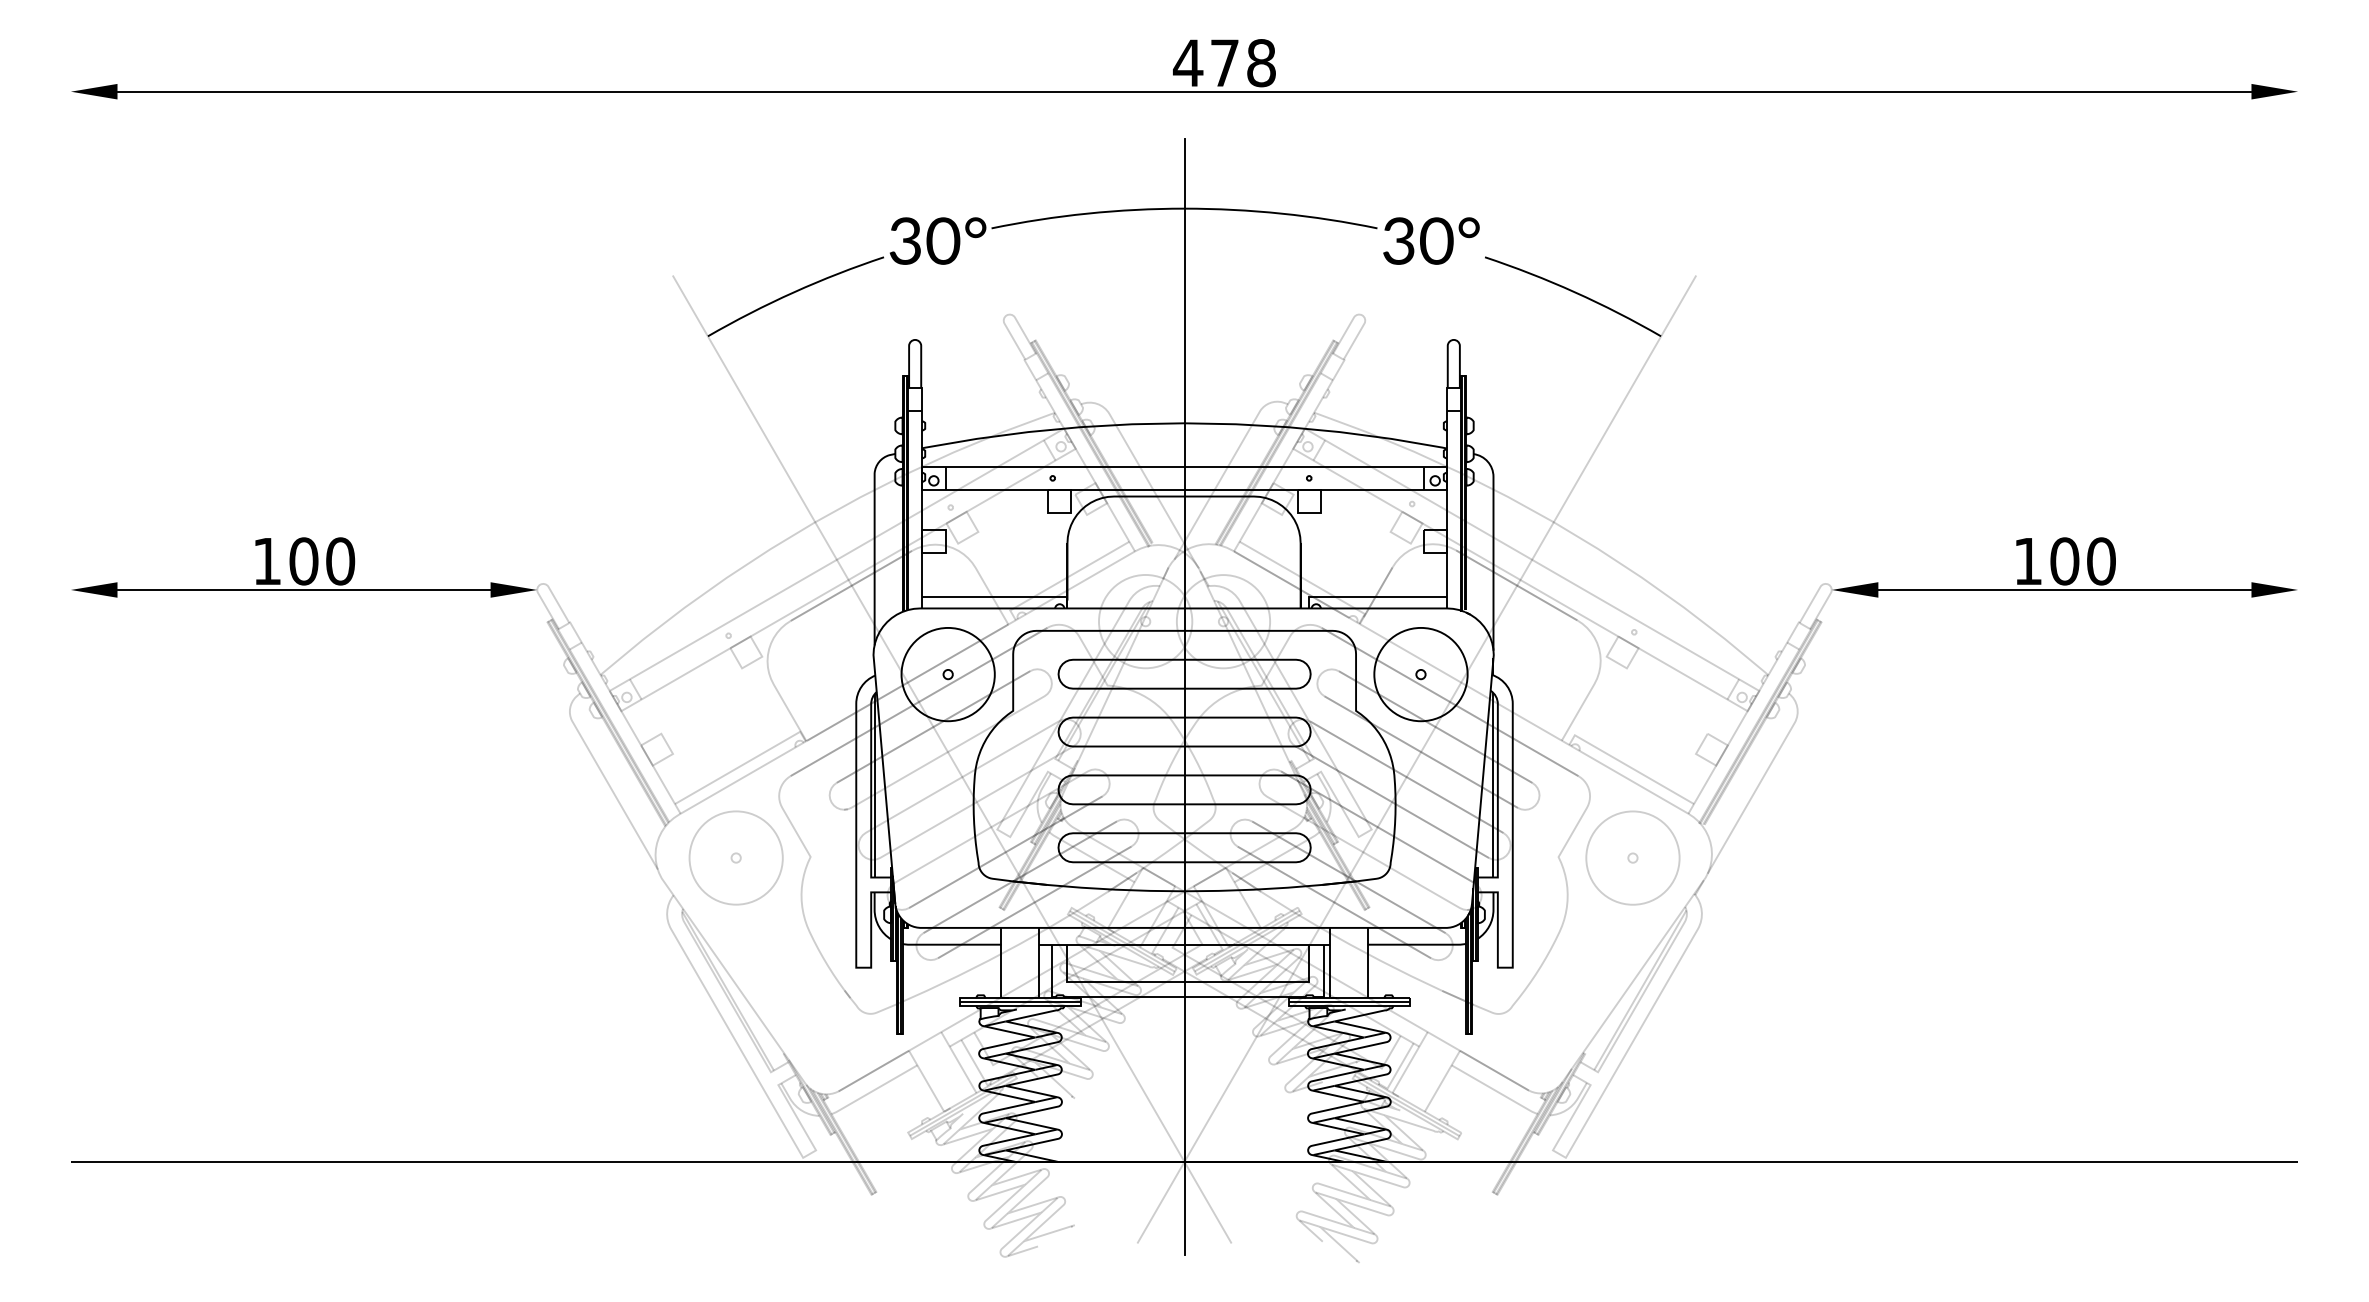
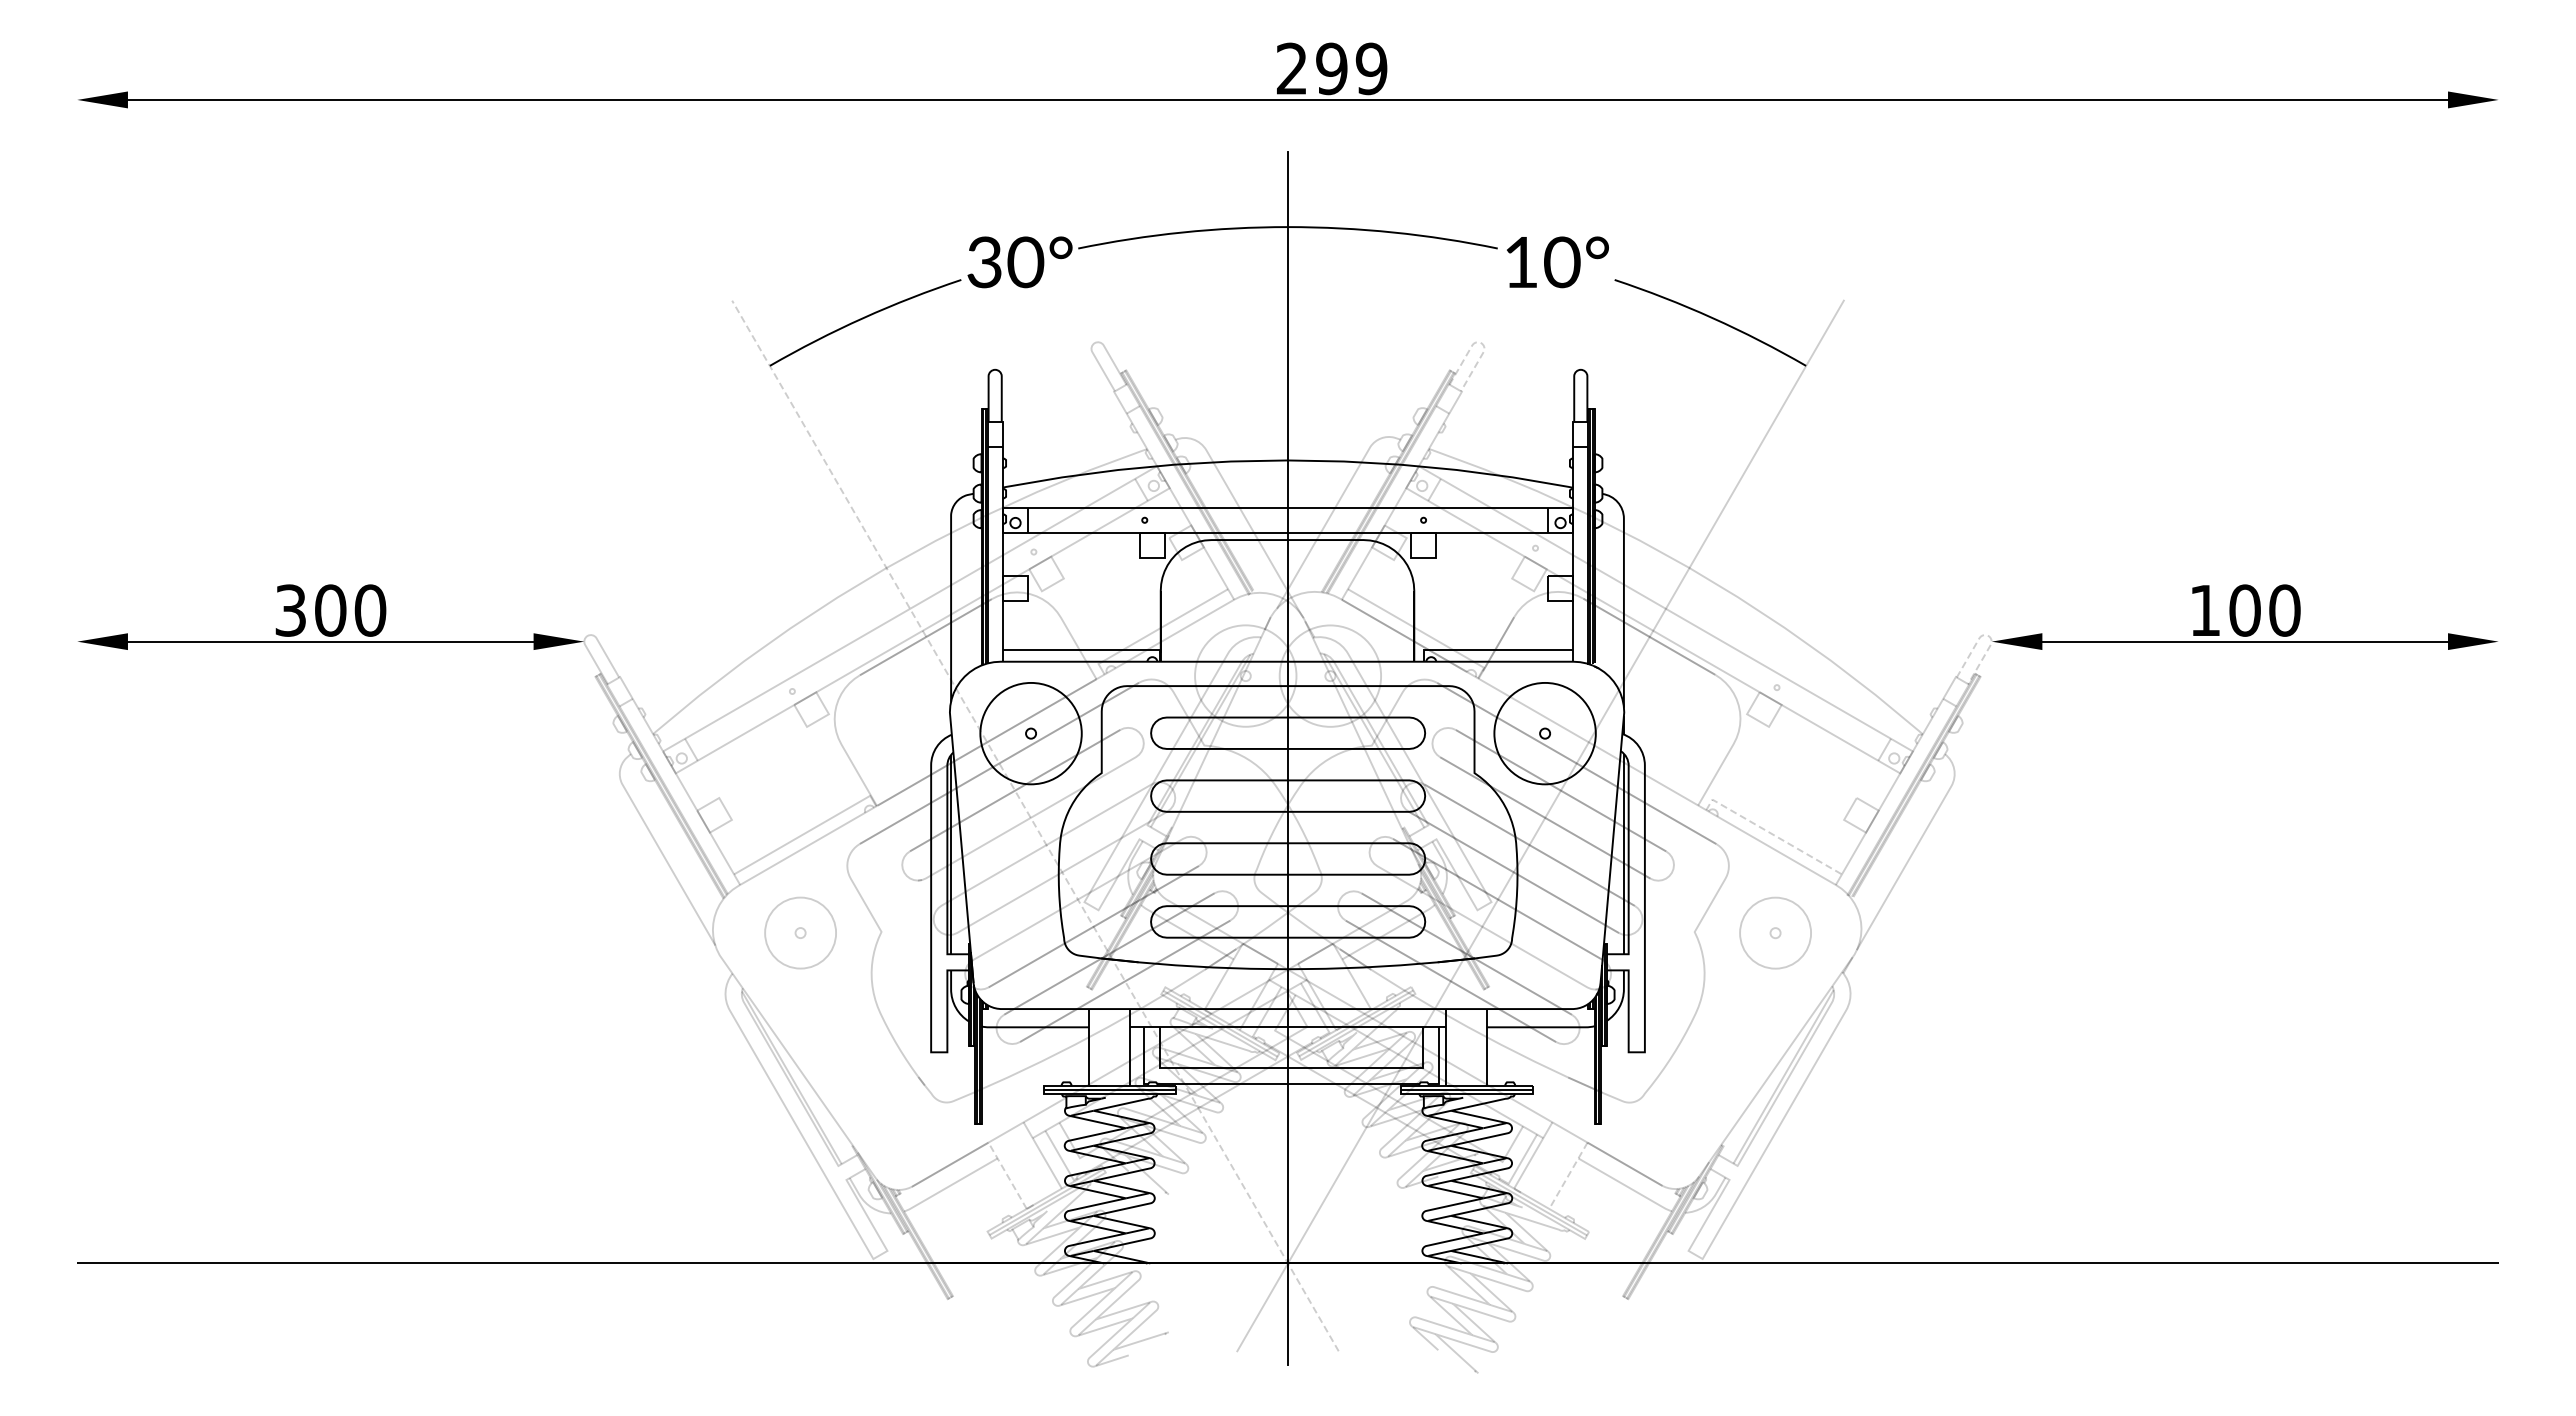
text: (1224, 62) -> (1331, 68), 478 -> 299
text: (1398, 241) -> (1520, 262), 30° -> 10°
line: (1362, 315) -> (1481, 343), solid -> dashed
text: (266, 561) -> (290, 610), 100 -> 300
line: (1828, 584) -> (1988, 635), solid -> dashed
line: (952, 759) -> (1035, 825), solid -> dashed
line: (1629, 766) -> (1771, 833), solid -> dashed
circle: (736, 857) -> (800, 932), size x0.7
circle: (1632, 857) -> (1775, 932), size x0.7
line: (926, 1081) -> (1007, 1175), solid -> dashed
line: (1442, 1081) -> (1568, 1176), solid -> dashed

